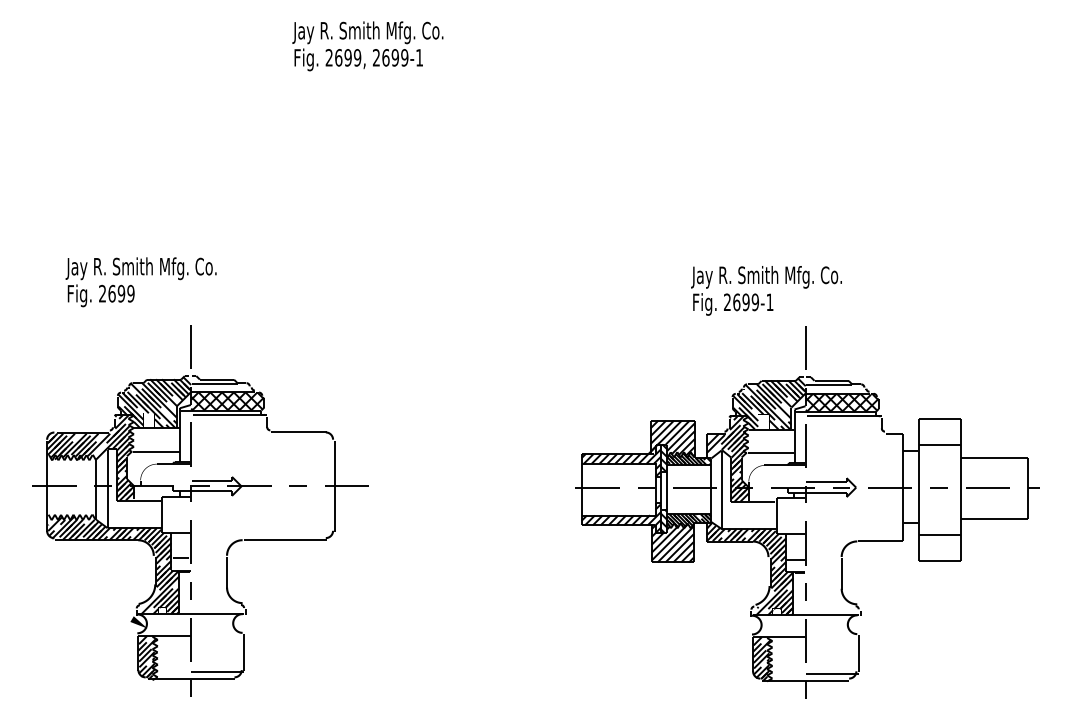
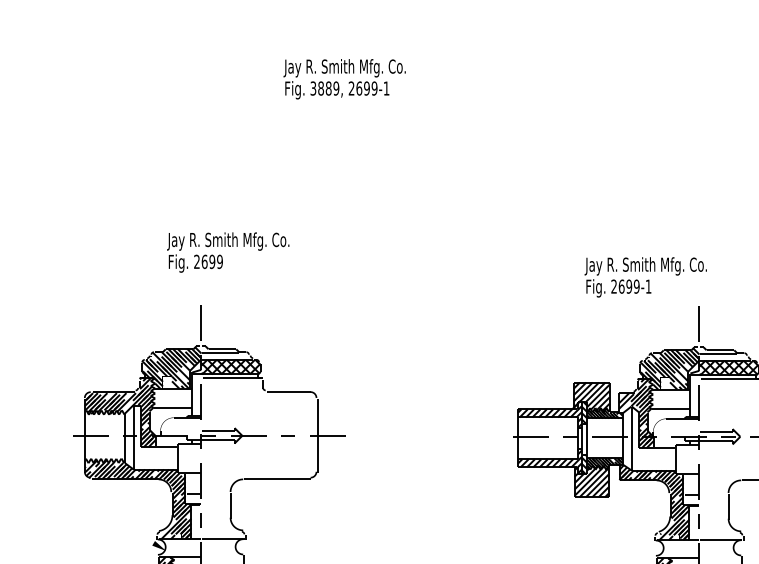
text: (338, 57) -> (320, 88), 2699, -> 3889,
text: (140, 282) -> (227, 252), moved
text: (766, 290) -> (645, 277), moved

